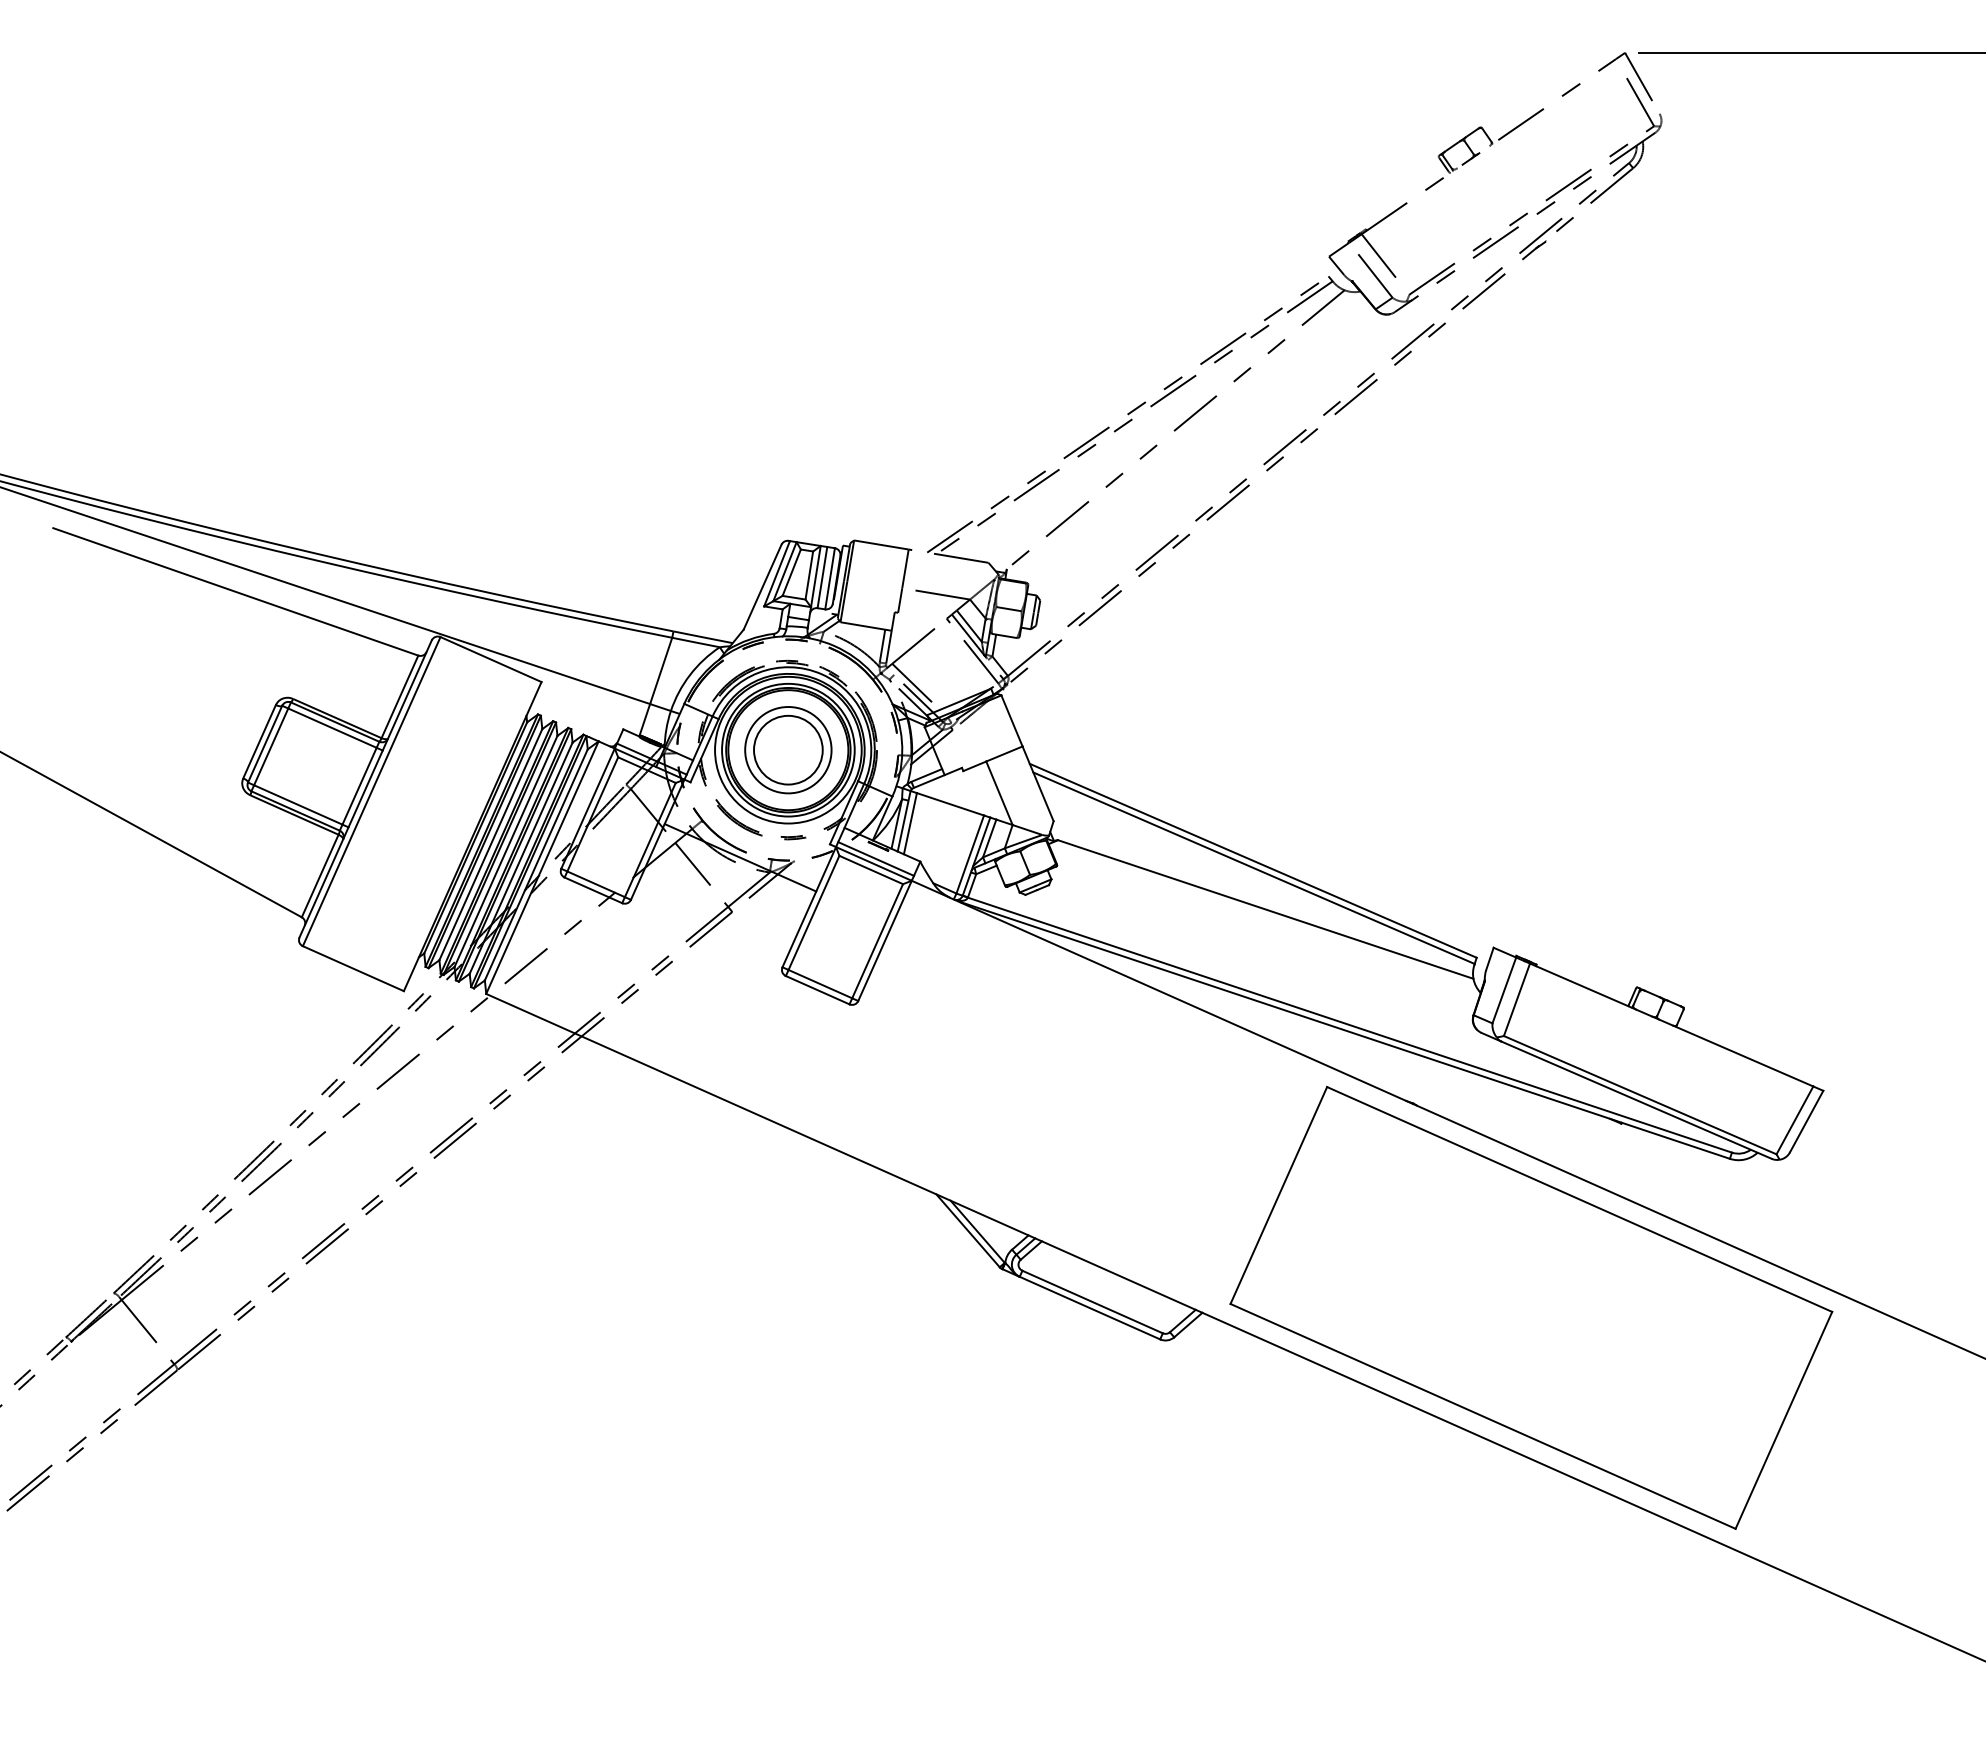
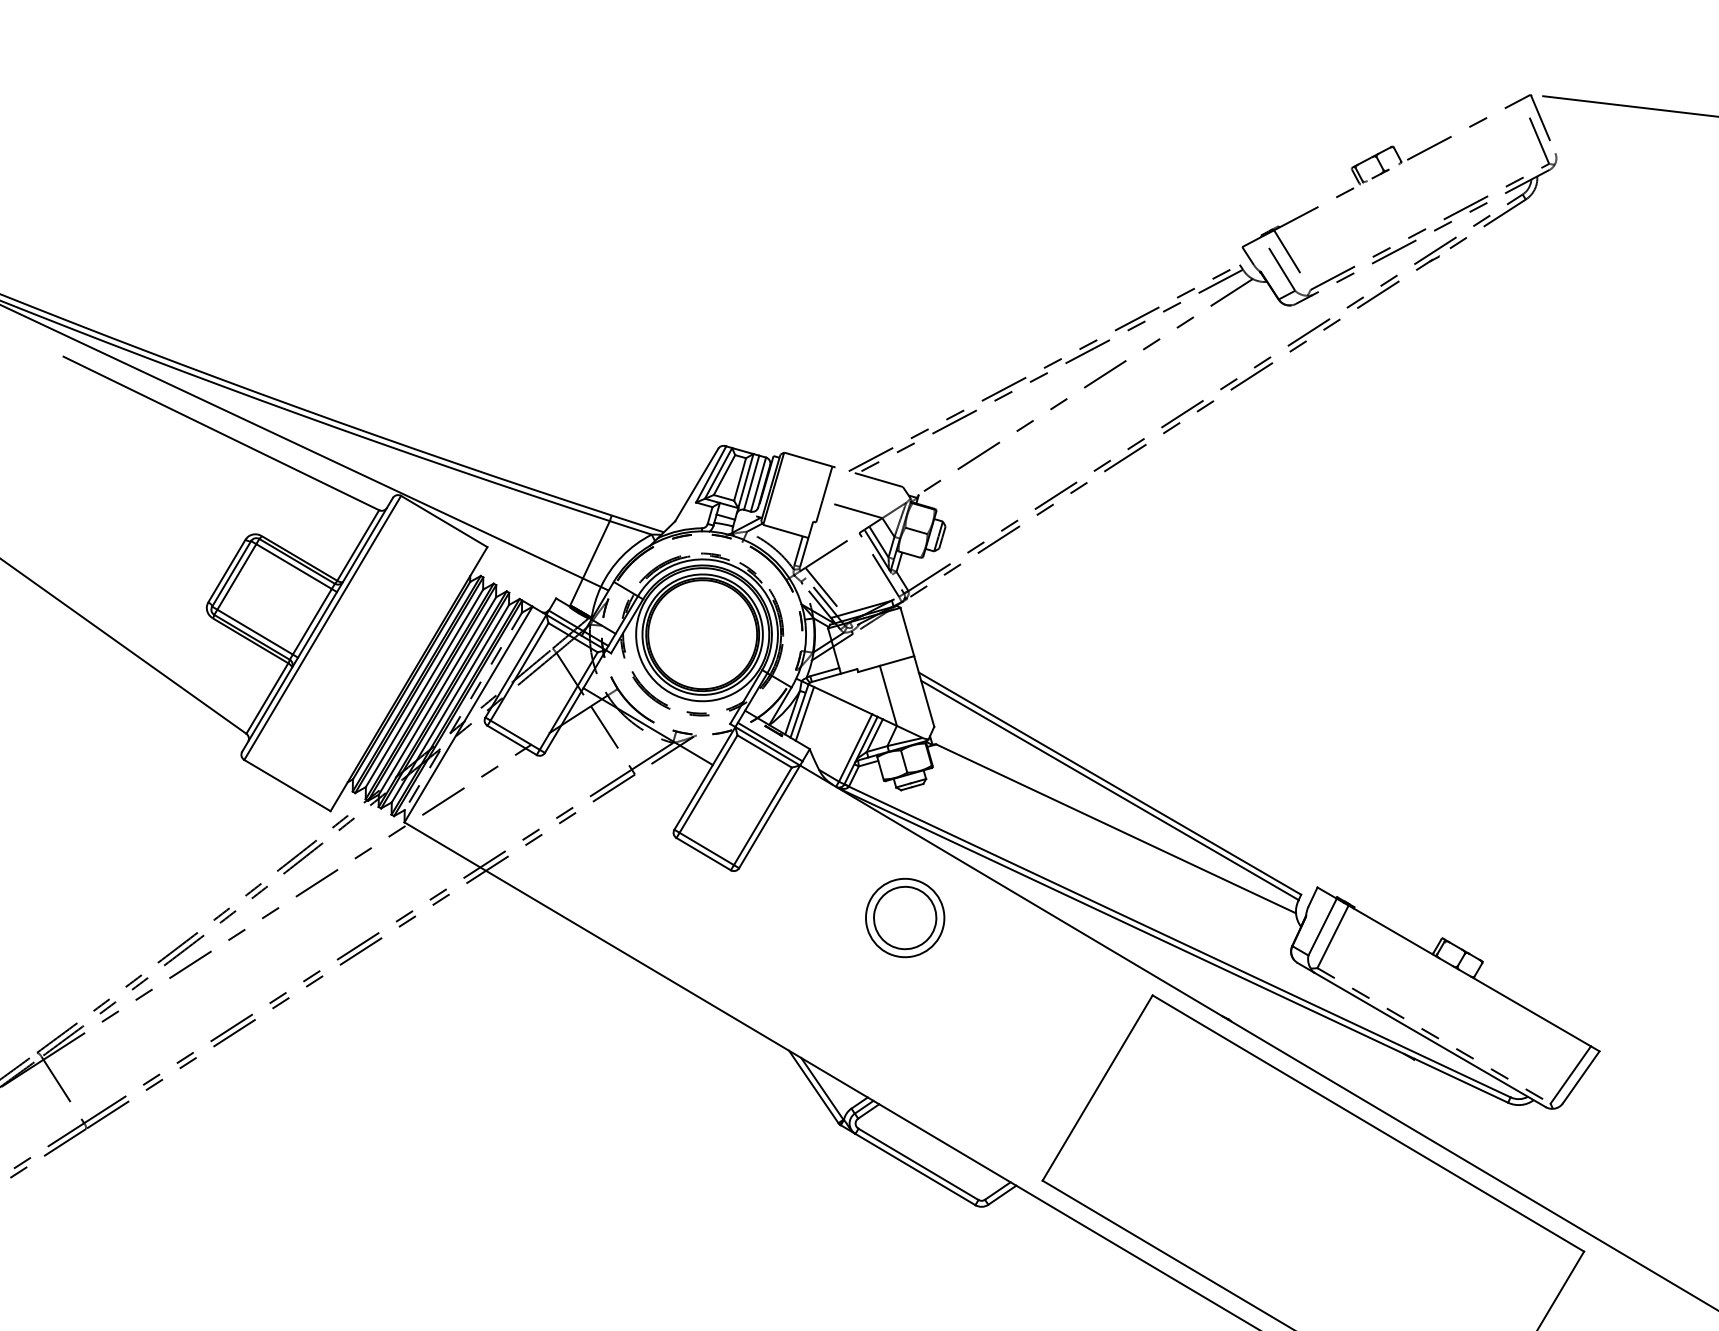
part: (788, 750) -> (905, 918), moved
line: (536, 864) -> (463, 711), solid -> dashed
line: (1640, 1095) -> (1434, 1036), solid -> dashed

